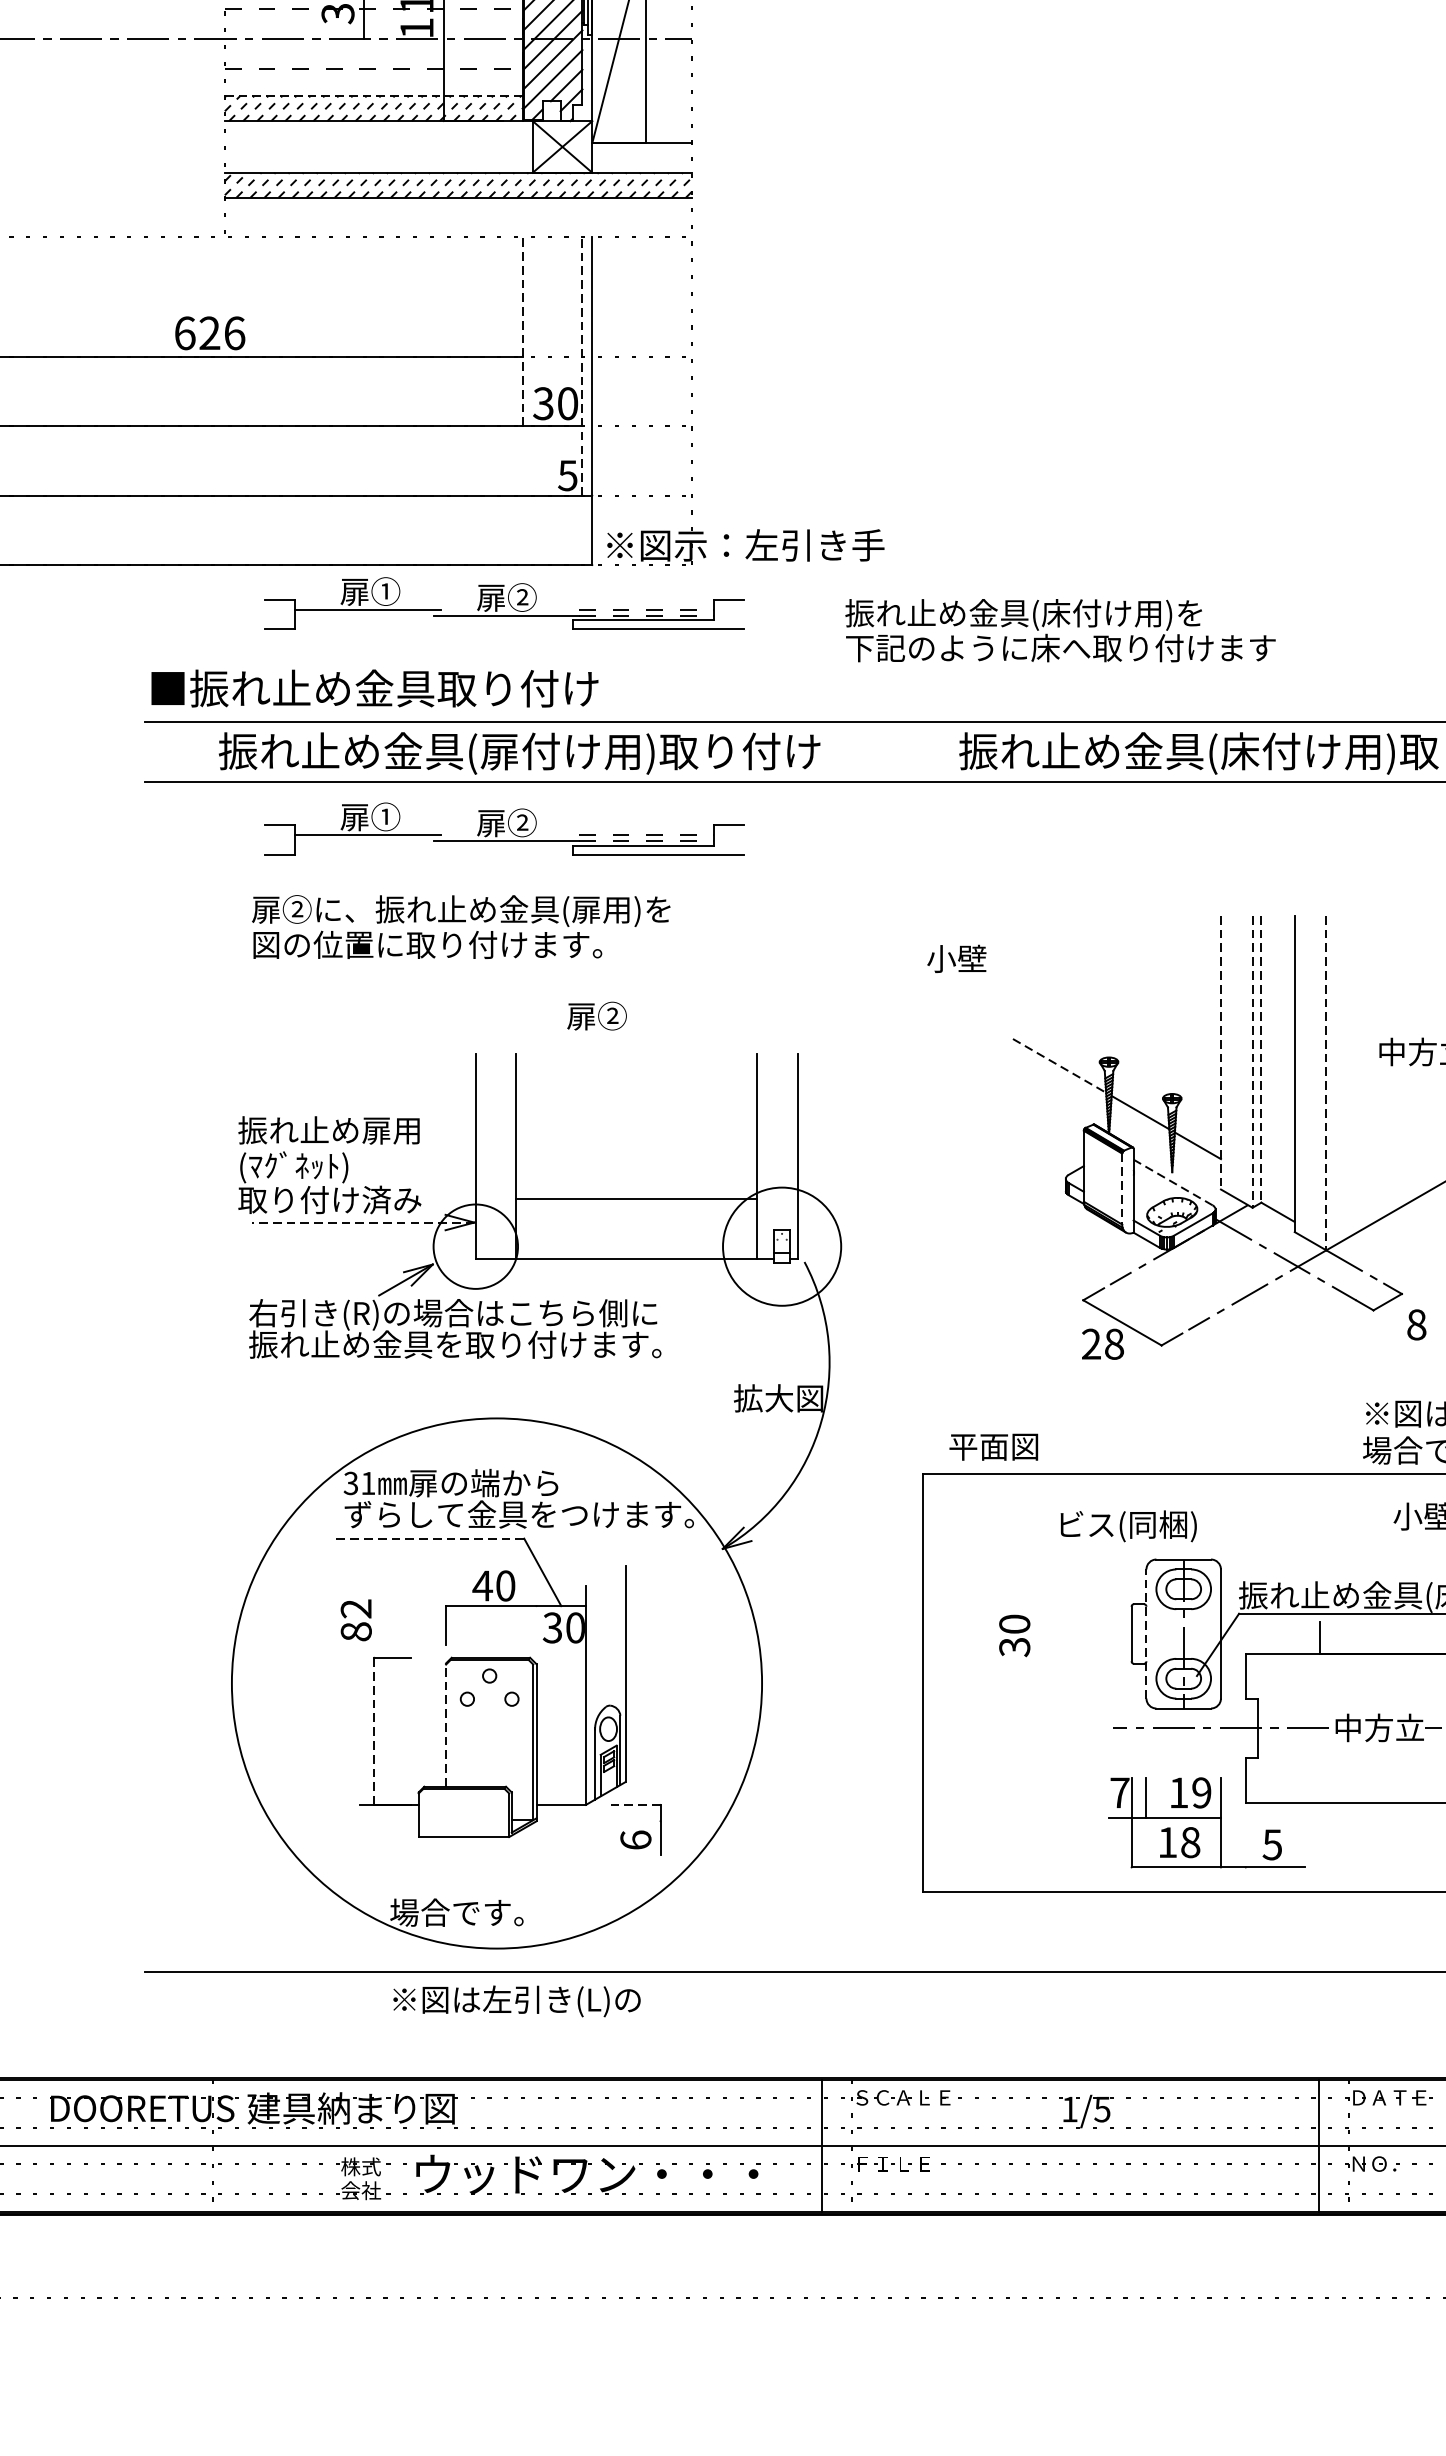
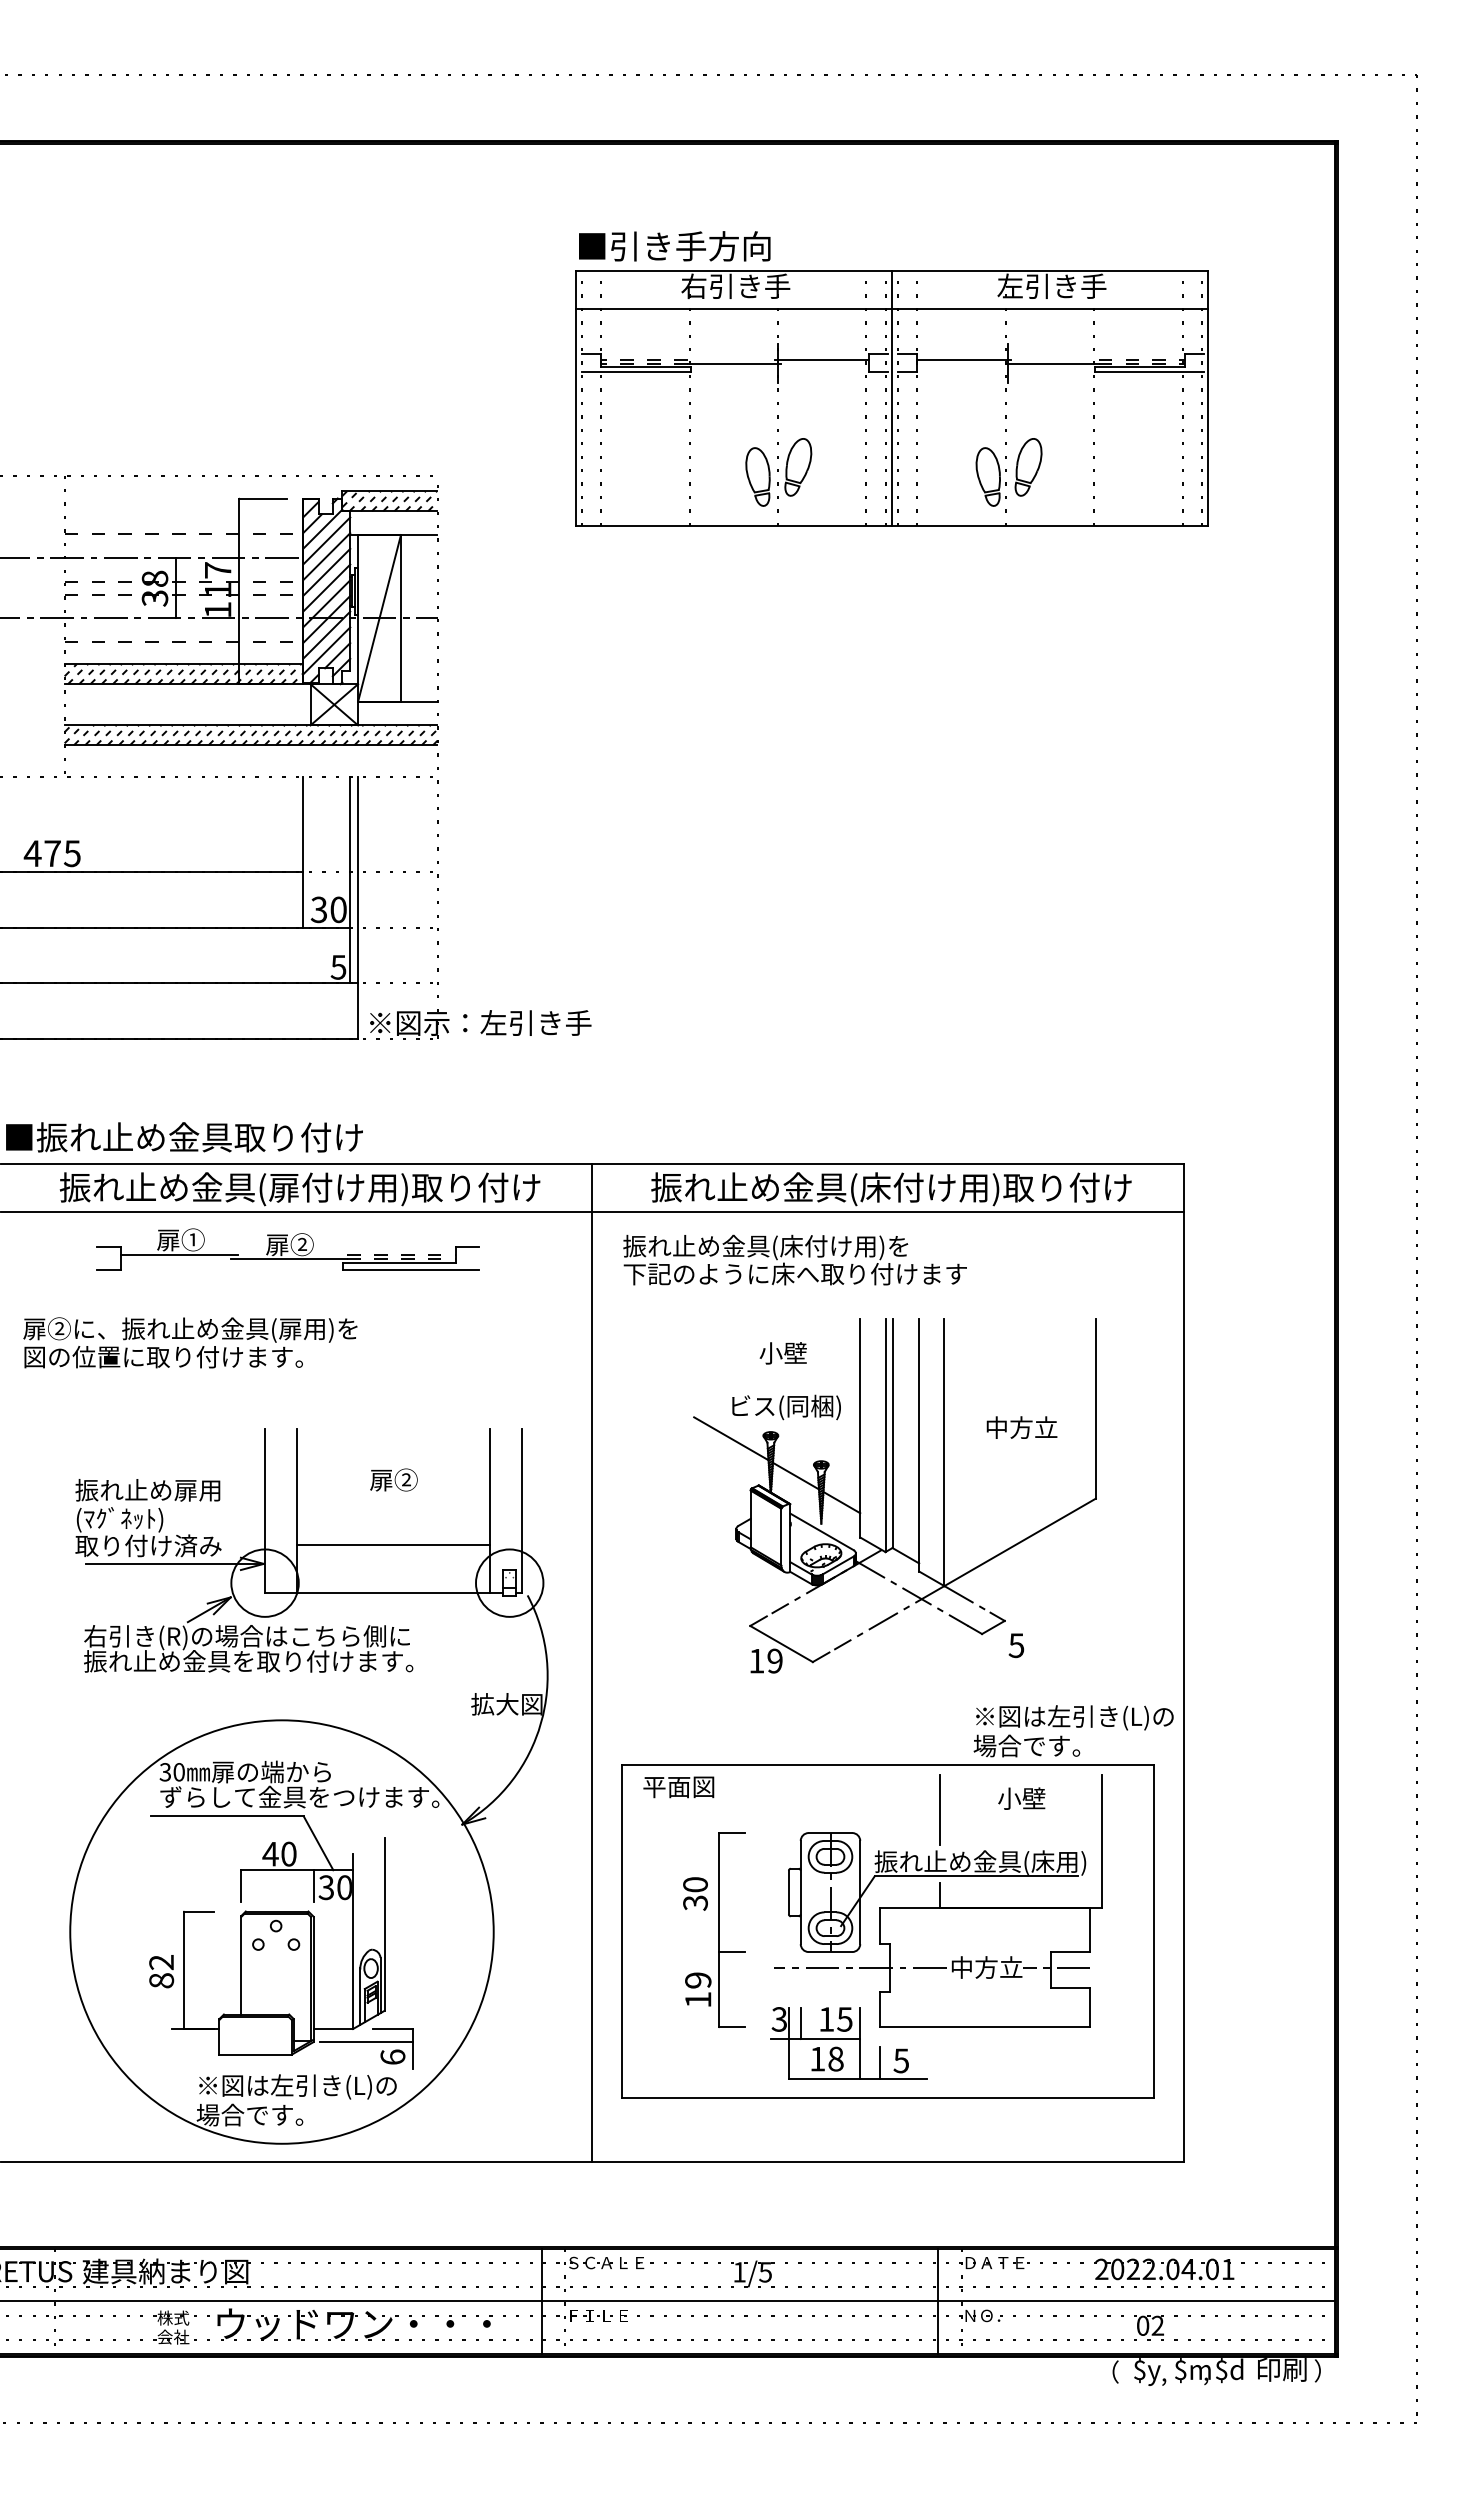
line: (373, 96) -> (183, 664), dashed -> solid
line: (522, 330) -> (302, 851), dashed -> solid
text: (208, 333) -> (51, 853), 626 -> 475
line: (582, 365) -> (350, 879), dashed -> solid
part: (503, 603) -> (287, 1069), removed
text: (1059, 629) -> (794, 1259), moved
text: (461, 926) -> (190, 1342), moved
text: (955, 959) -> (782, 1353), moved
text: (596, 1015) -> (393, 1479), moved
line: (1221, 1053) -> (860, 1428), dashed -> solid
line: (1261, 1059) -> (892, 1433), dashed -> solid
line: (1252, 1061) -> (885, 1435), dashed -> solid
line: (1059, 1065) -> (731, 1438), dashed -> solid
line: (1326, 1083) -> (944, 1452), dashed -> solid
line: (1172, 1182) -> (821, 1531), dashed -> solid
line: (1122, 1189) -> (781, 1537), dashed -> solid
line: (363, 1222) -> (175, 1563), dashed -> solid
circle: (781, 1245) -> (509, 1582), size x0.71
text: (1416, 1324) -> (1016, 1645), 8 -> 5
text: (1102, 1343) -> (765, 1660), 28 -> 19
line: (885, 1347) -> (592, 1663), added
text: (993, 1447) -> (678, 1787), moved
text: (367, 1483) -> (178, 1772), 31 -> 30
text: (1128, 1526) -> (786, 1407), moved
line: (1320, 1531) -> (939, 1810), added
line: (427, 1538) -> (226, 1816), dashed -> solid
text: (356, 1620) -> (161, 1971), moved
line: (536, 1626) -> (313, 1886), added
line: (1146, 1633) -> (800, 1892), dashed -> solid
part: (1039, 1680) -> (715, 1929), added
line: (446, 1724) -> (241, 1964), dashed -> solid
line: (373, 1731) -> (183, 1970), dashed -> solid
text: (1119, 1792) -> (779, 2019), 7 -> 3
text: (1201, 1792) -> (844, 2019), 19 -> 15
line: (635, 1805) -> (392, 2029), dashed -> solid
line: (601, 1821) -> (365, 2042), added
line: (1246, 1846) -> (880, 2062), added
text: (516, 2000) -> (297, 2086), moved

